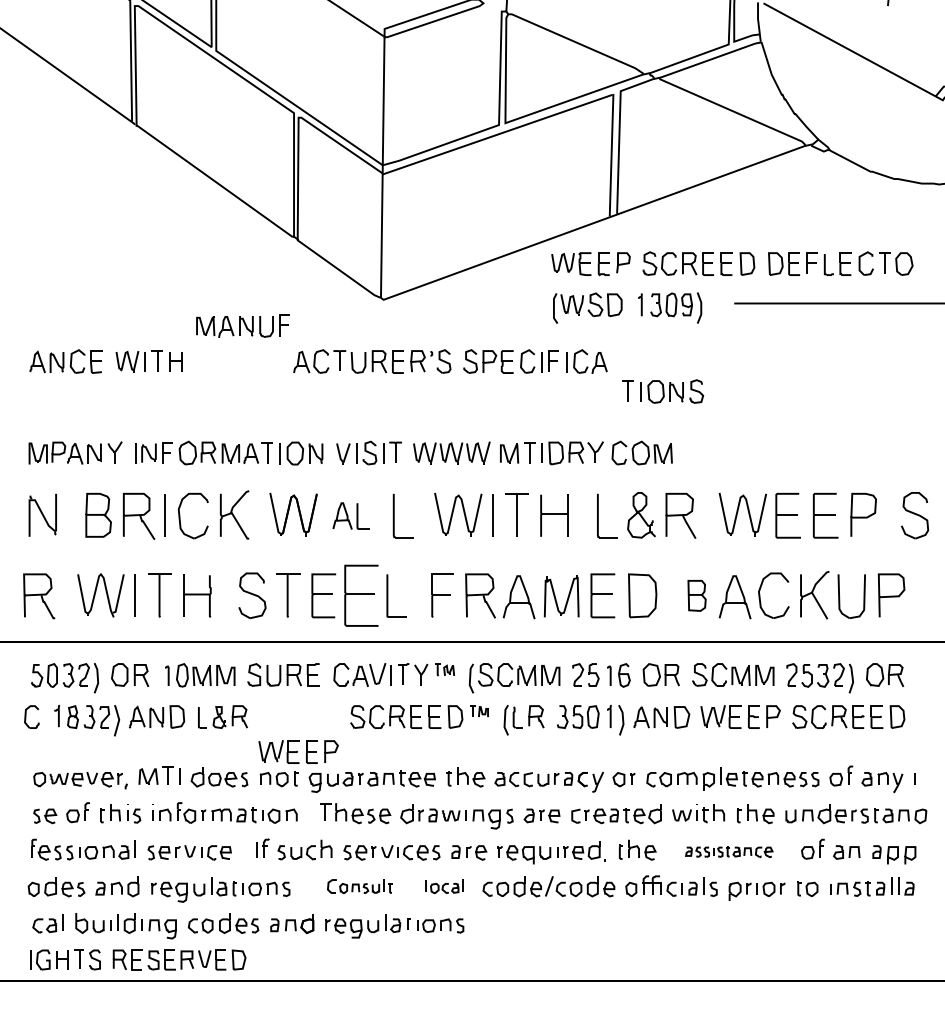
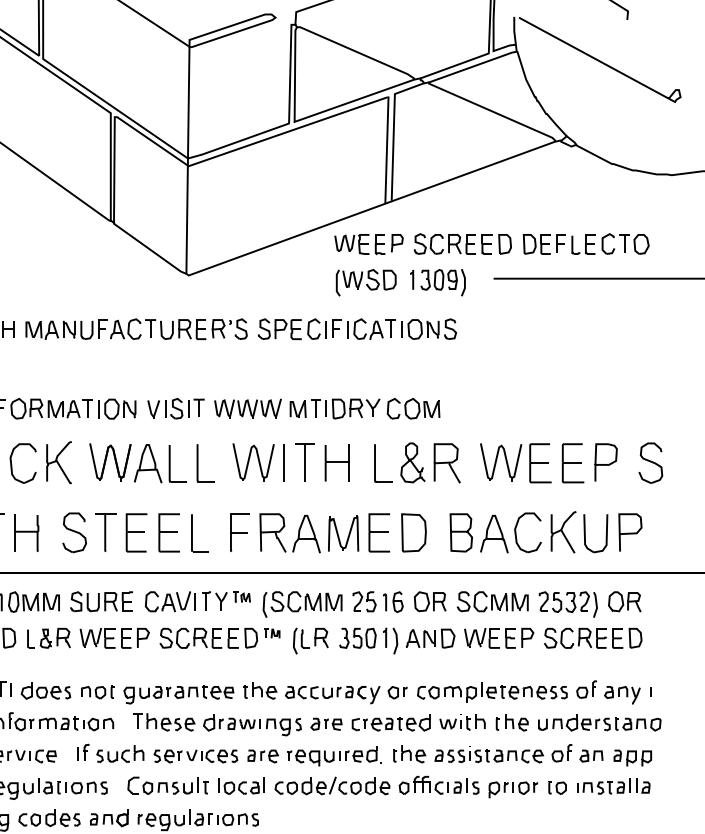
part: (242, 325) -> (65, 329), moved
part: (663, 391) -> (421, 329), moved
part: (350, 515) -> (159, 463), size x1.67
part: (361, 595) -> (169, 532), size x0.71
part: (696, 595) -> (460, 532), size x1.43
part: (298, 751) -> (114, 637), moved
part: (729, 850) -> (489, 754), size x1.43
part: (359, 886) -> (167, 785), size x1.43
part: (444, 886) -> (241, 785), size x1.43

